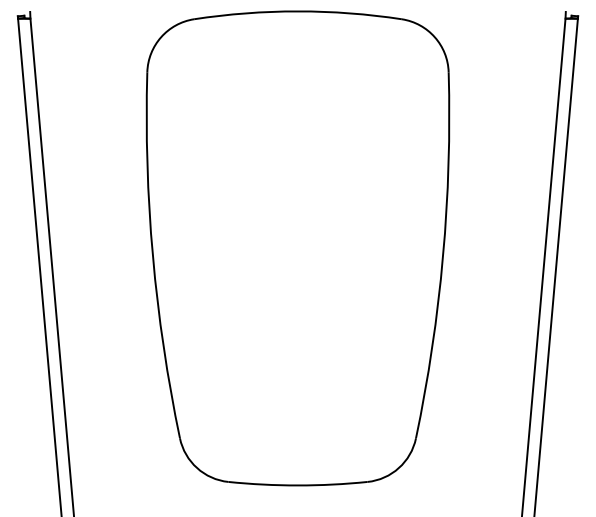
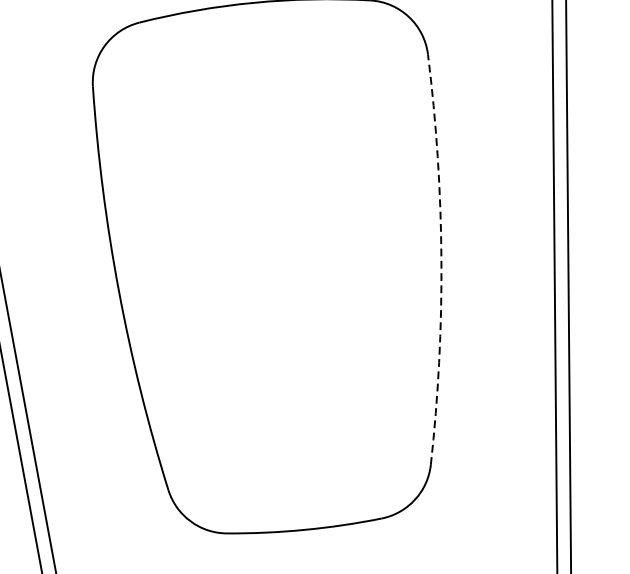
arc: (443, 256) -> (441, 259), solid -> dashed

